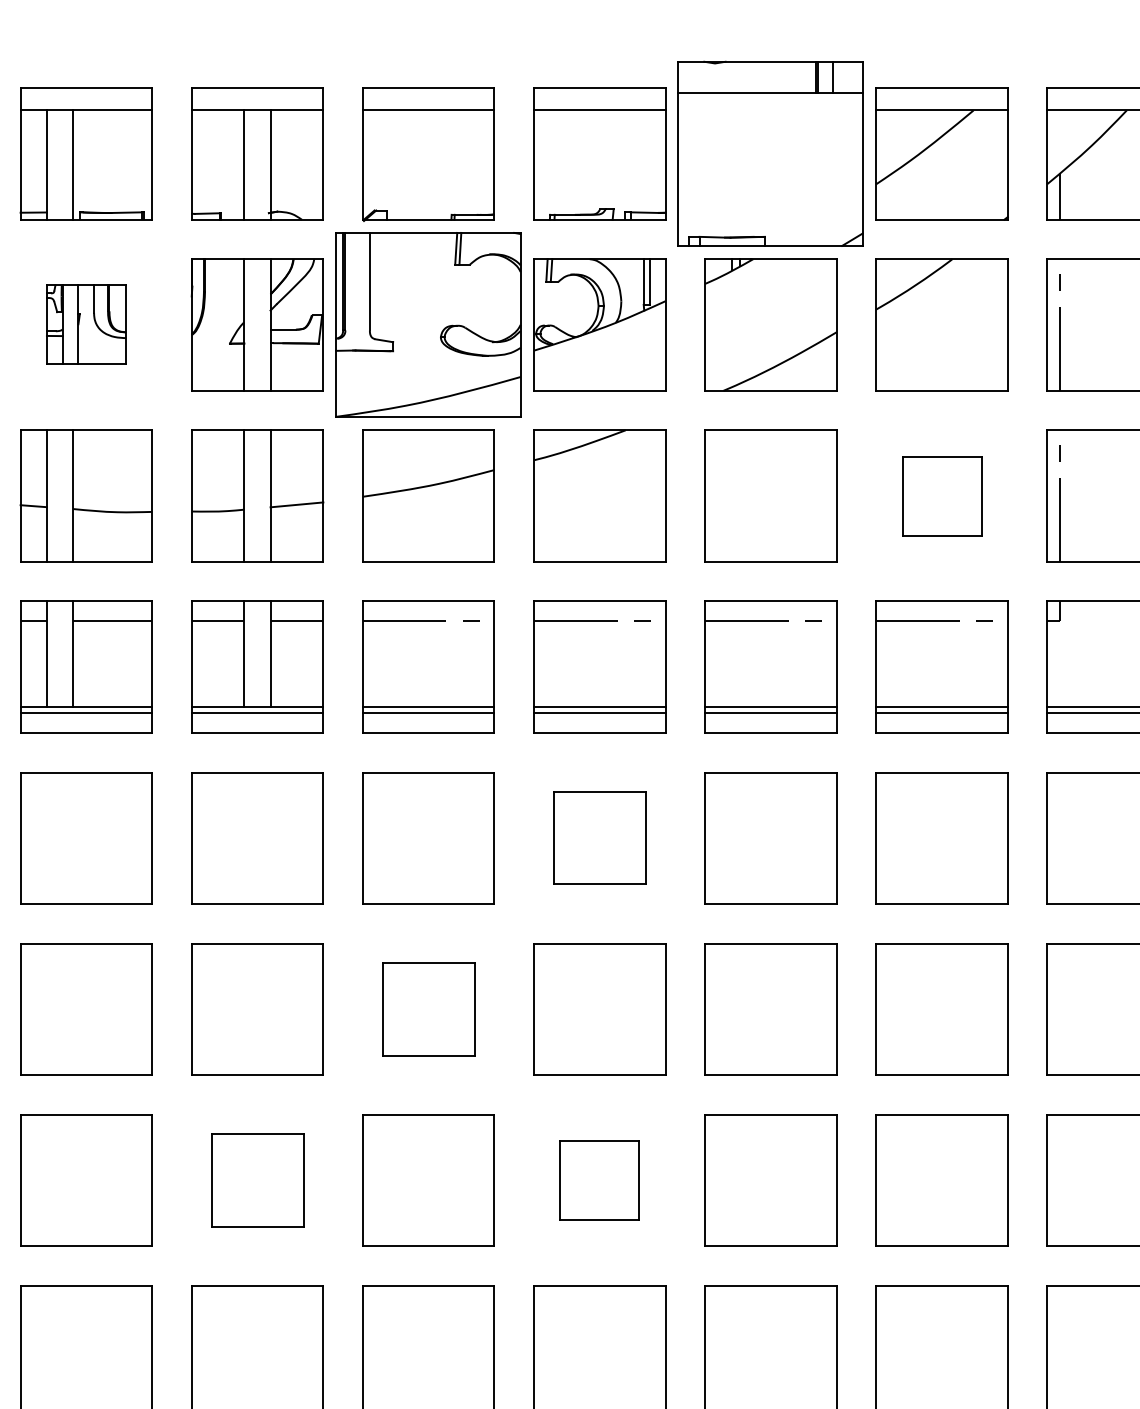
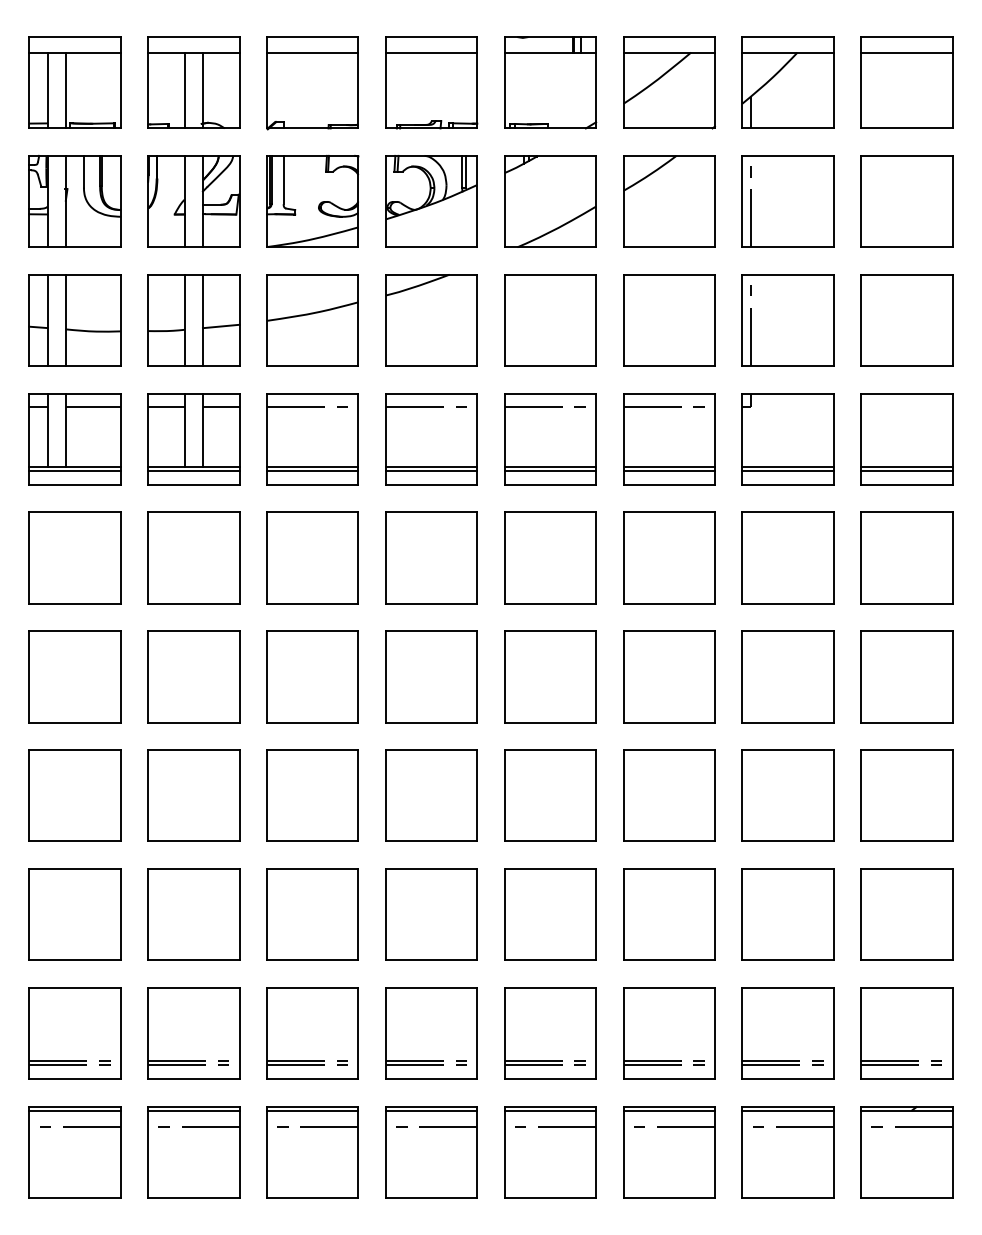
part: (771, 153) -> (550, 82), size x0.71
part: (85, 324) -> (74, 201), size x1.67
part: (428, 324) -> (312, 201), size x0.71
part: (942, 496) -> (669, 320), size x1.67
part: (599, 837) -> (431, 557), size x1.43
part: (428, 1008) -> (312, 676), size x1.43
part: (256, 1180) -> (193, 795), size x1.43
part: (599, 1180) -> (431, 795), size x1.67

